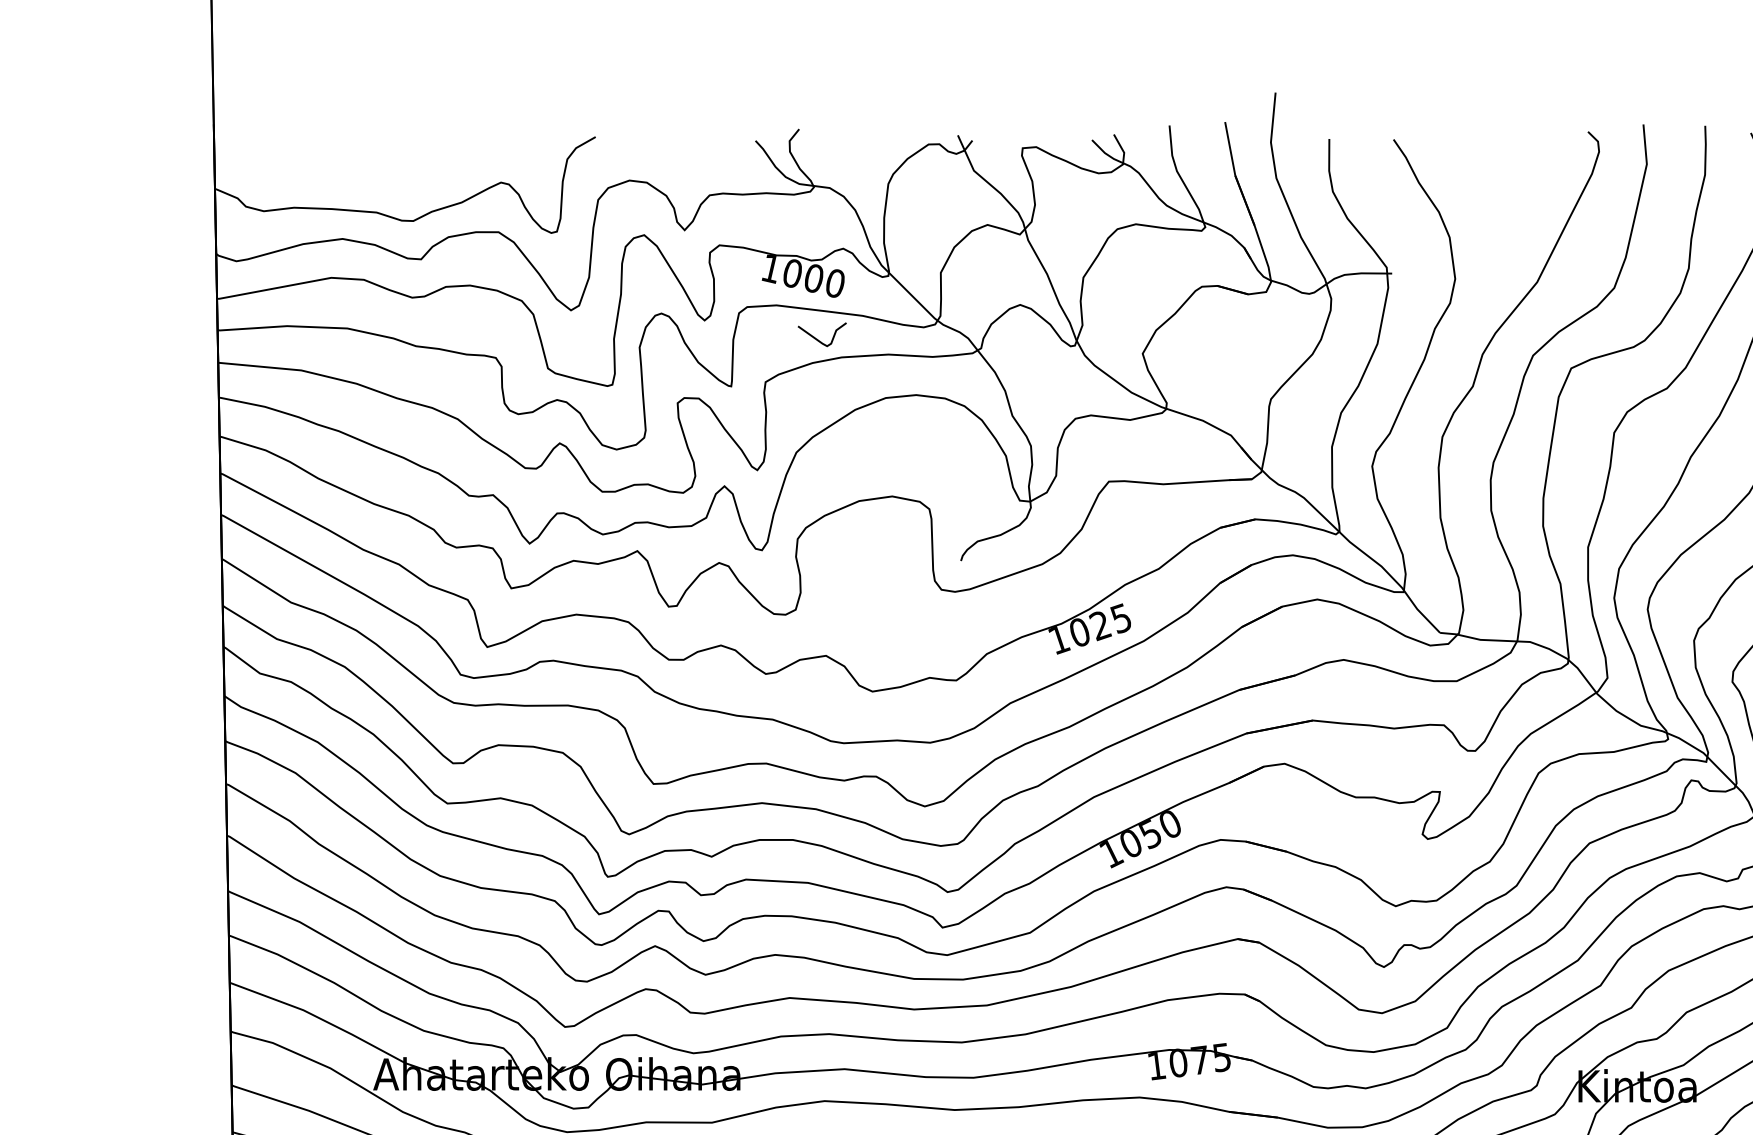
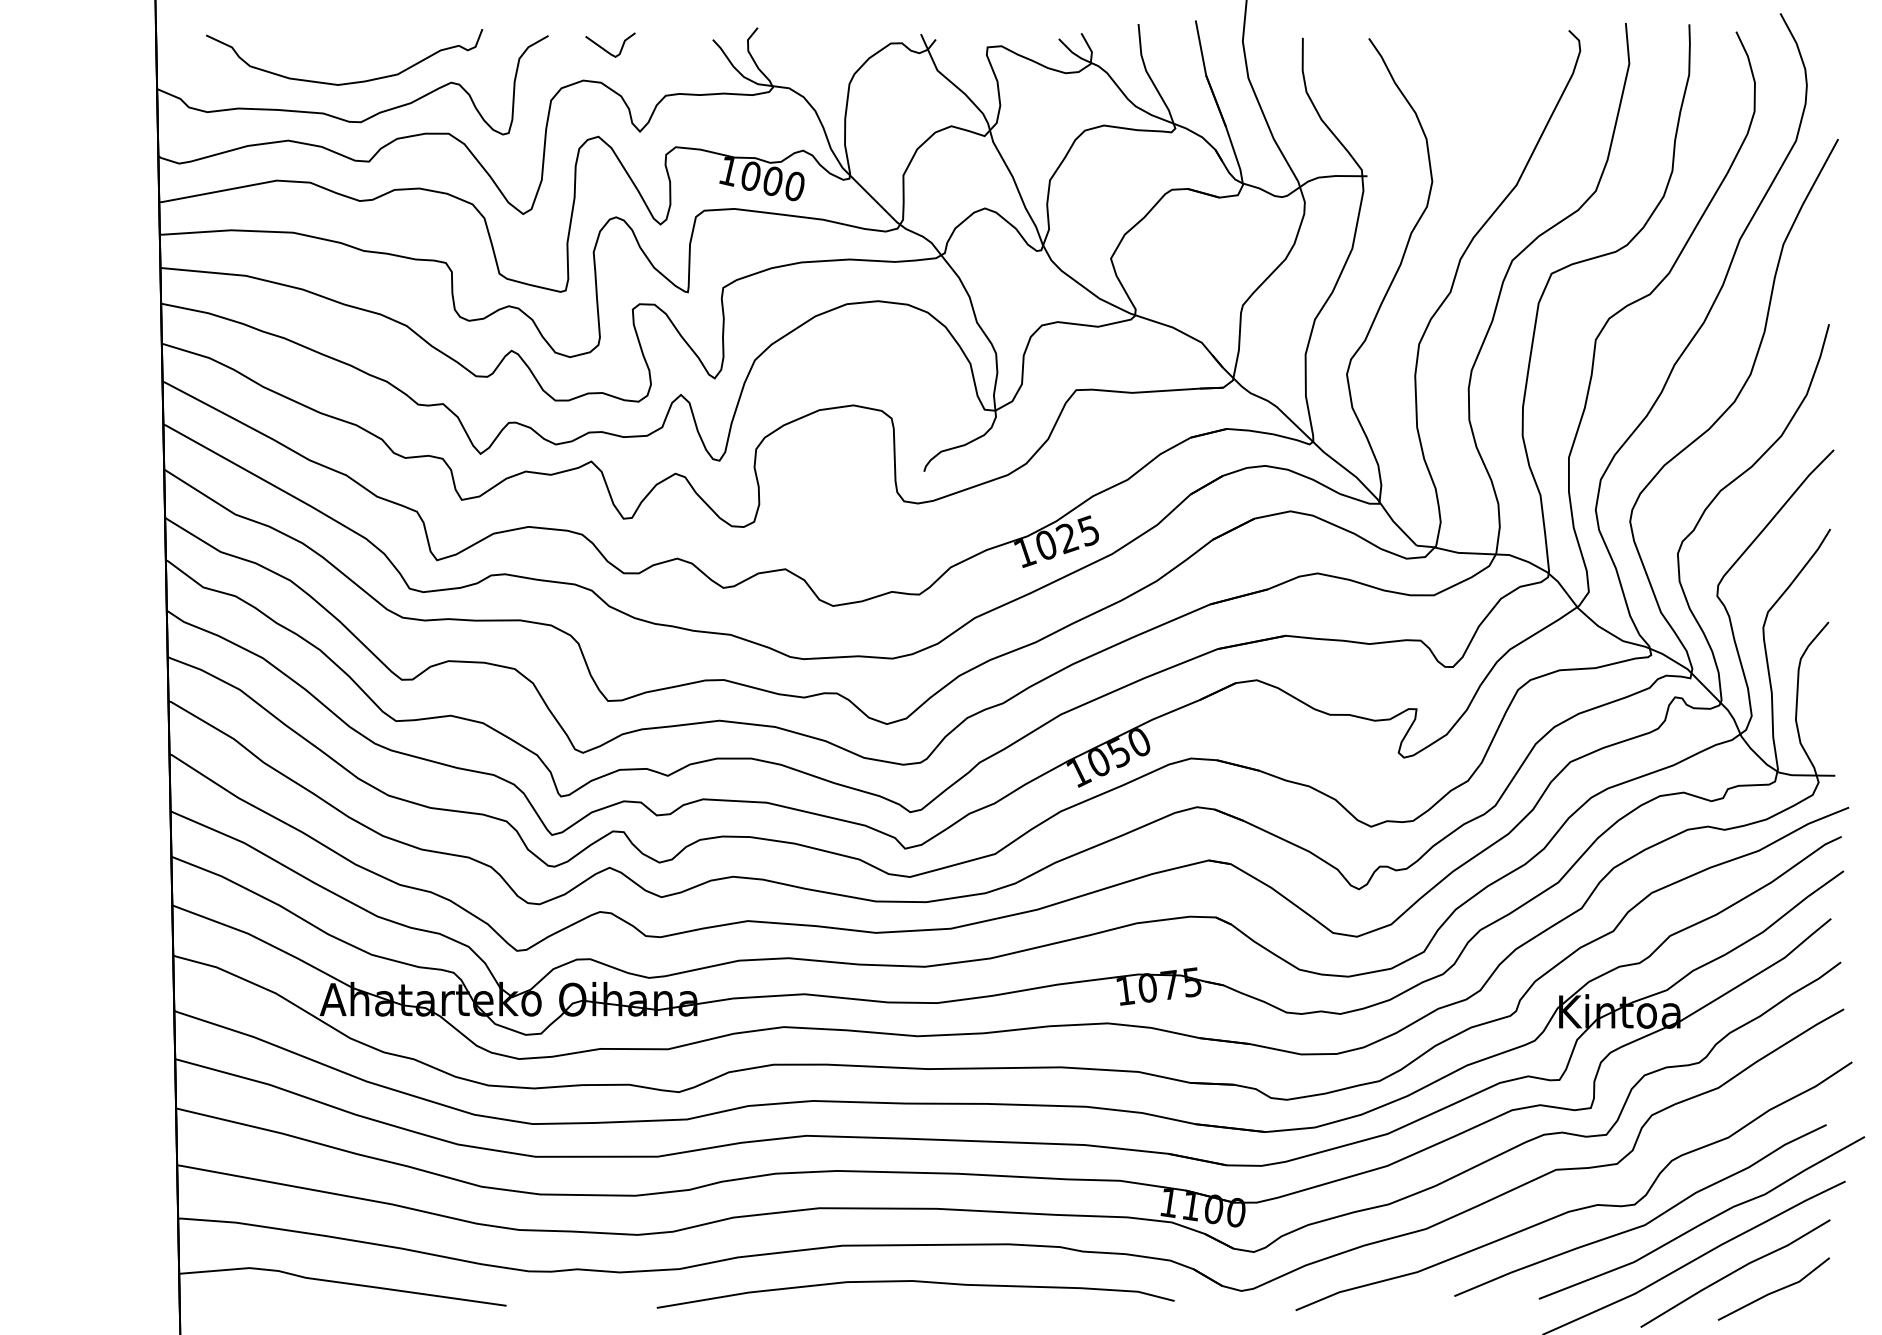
curve: (400, 182) -> (347, 82), added
curve: (819, 339) -> (607, 50), moved

